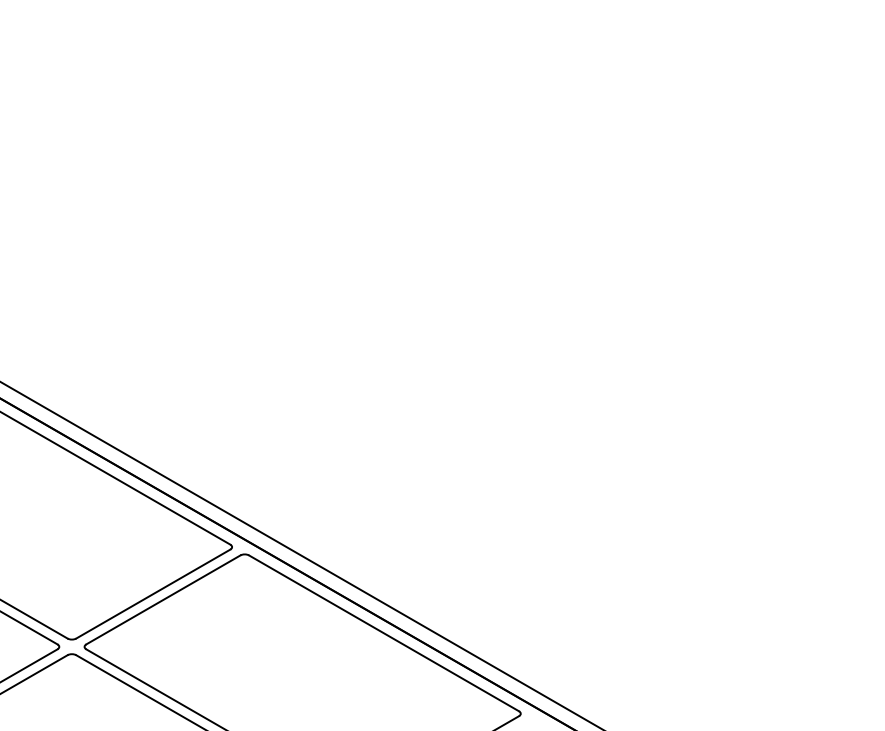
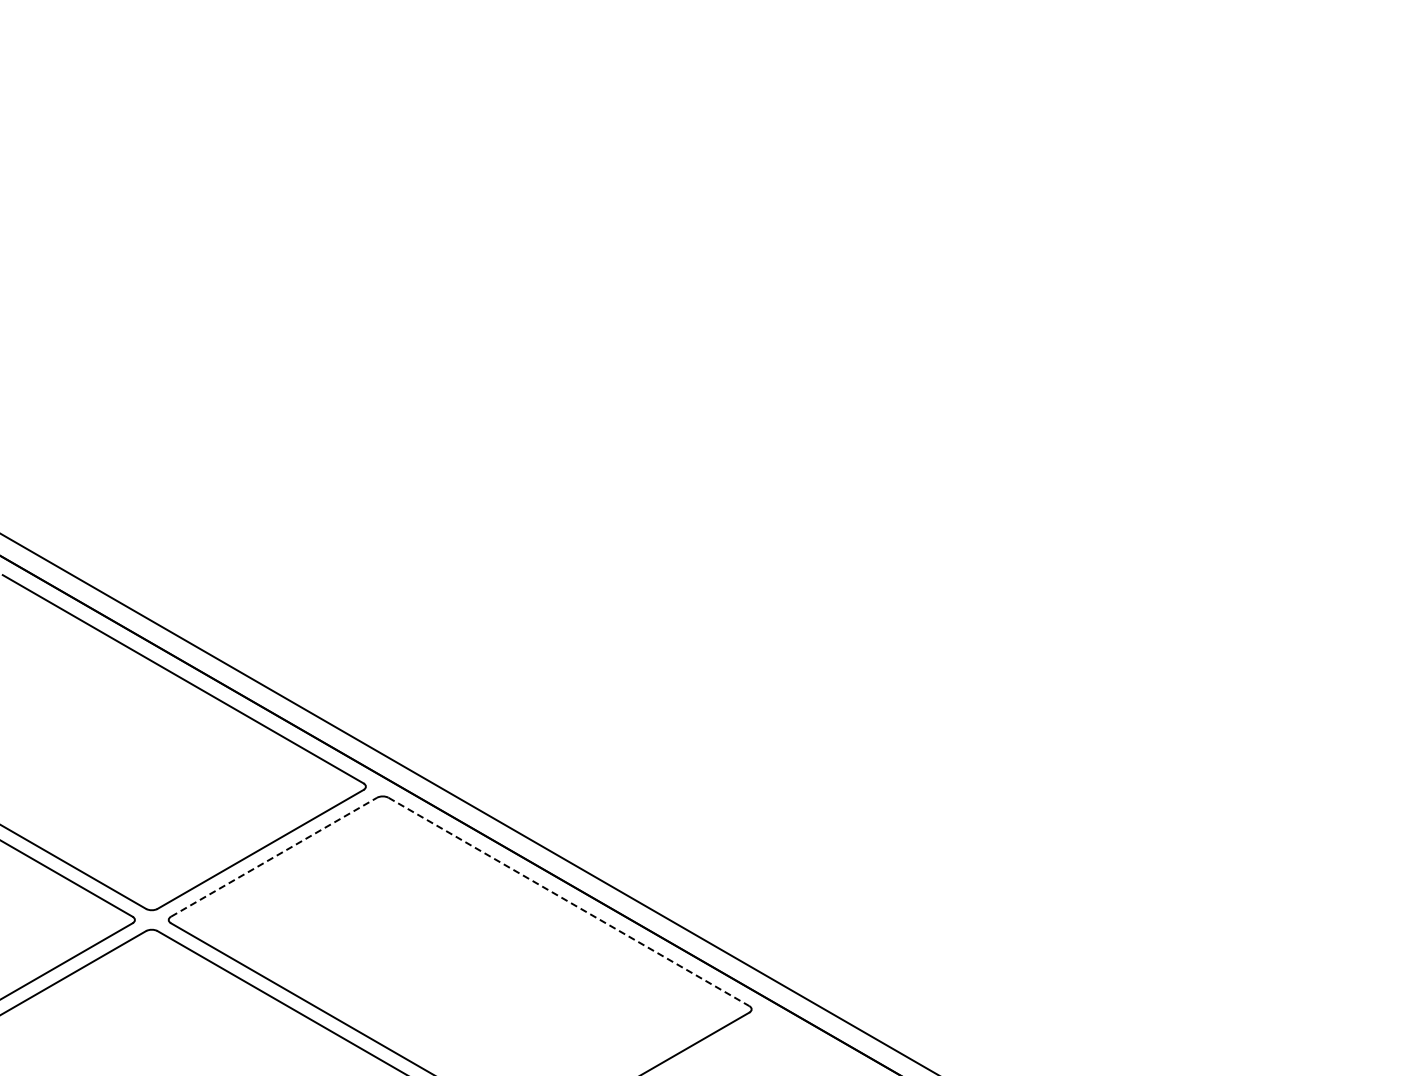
line: (163, 600) -> (274, 857), solid -> dashed
line: (384, 633) -> (569, 902), solid -> dashed

